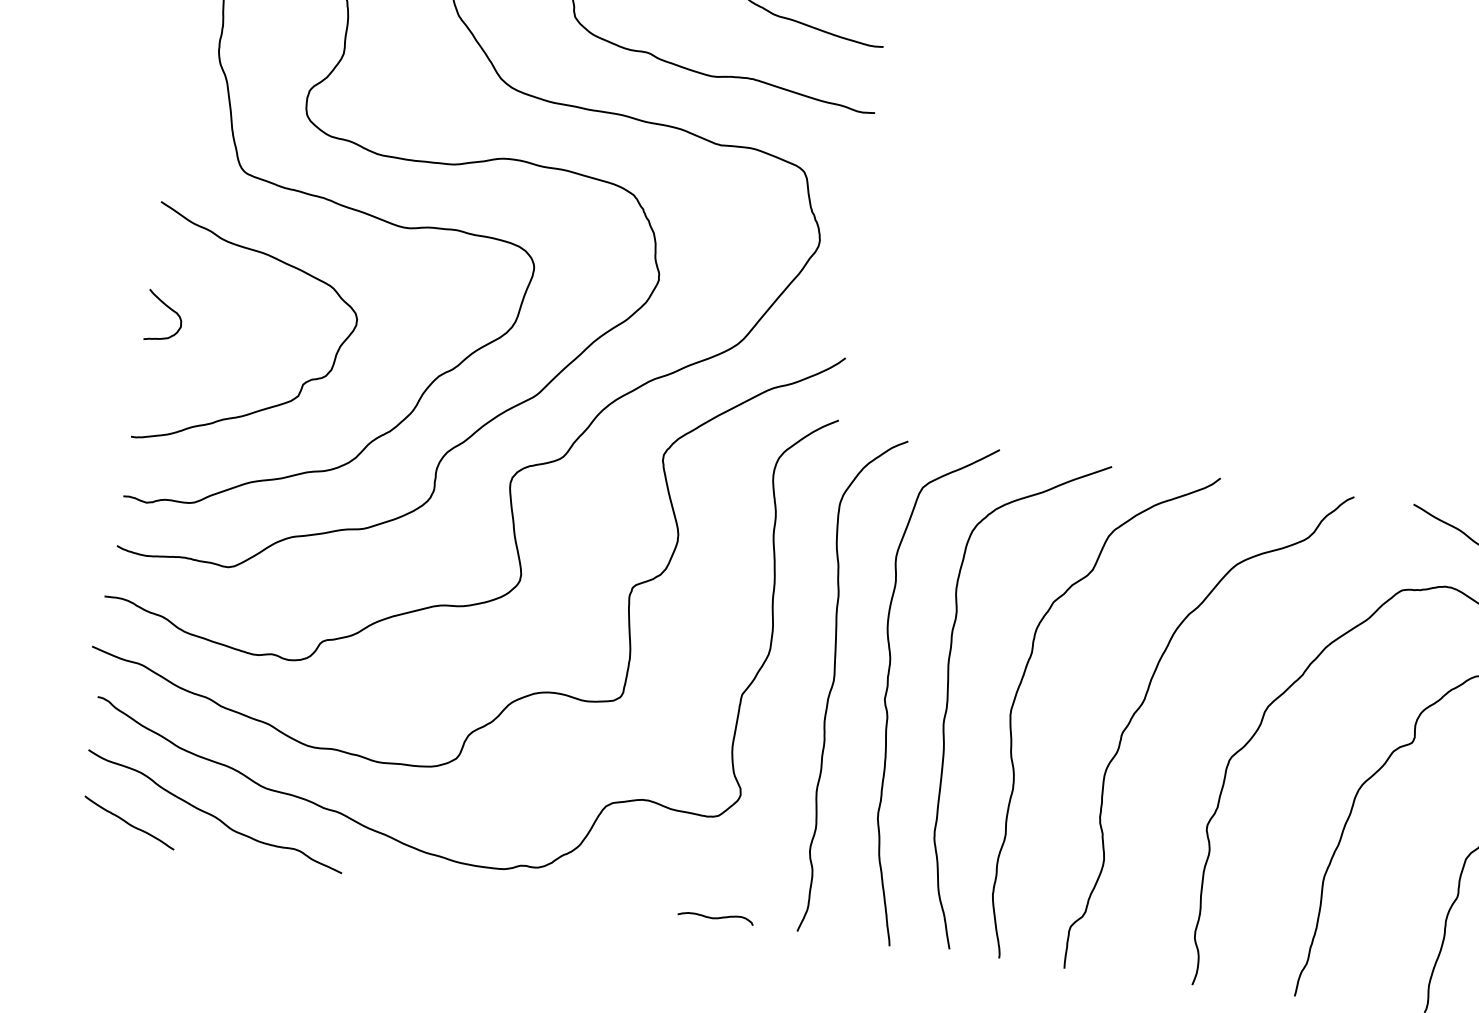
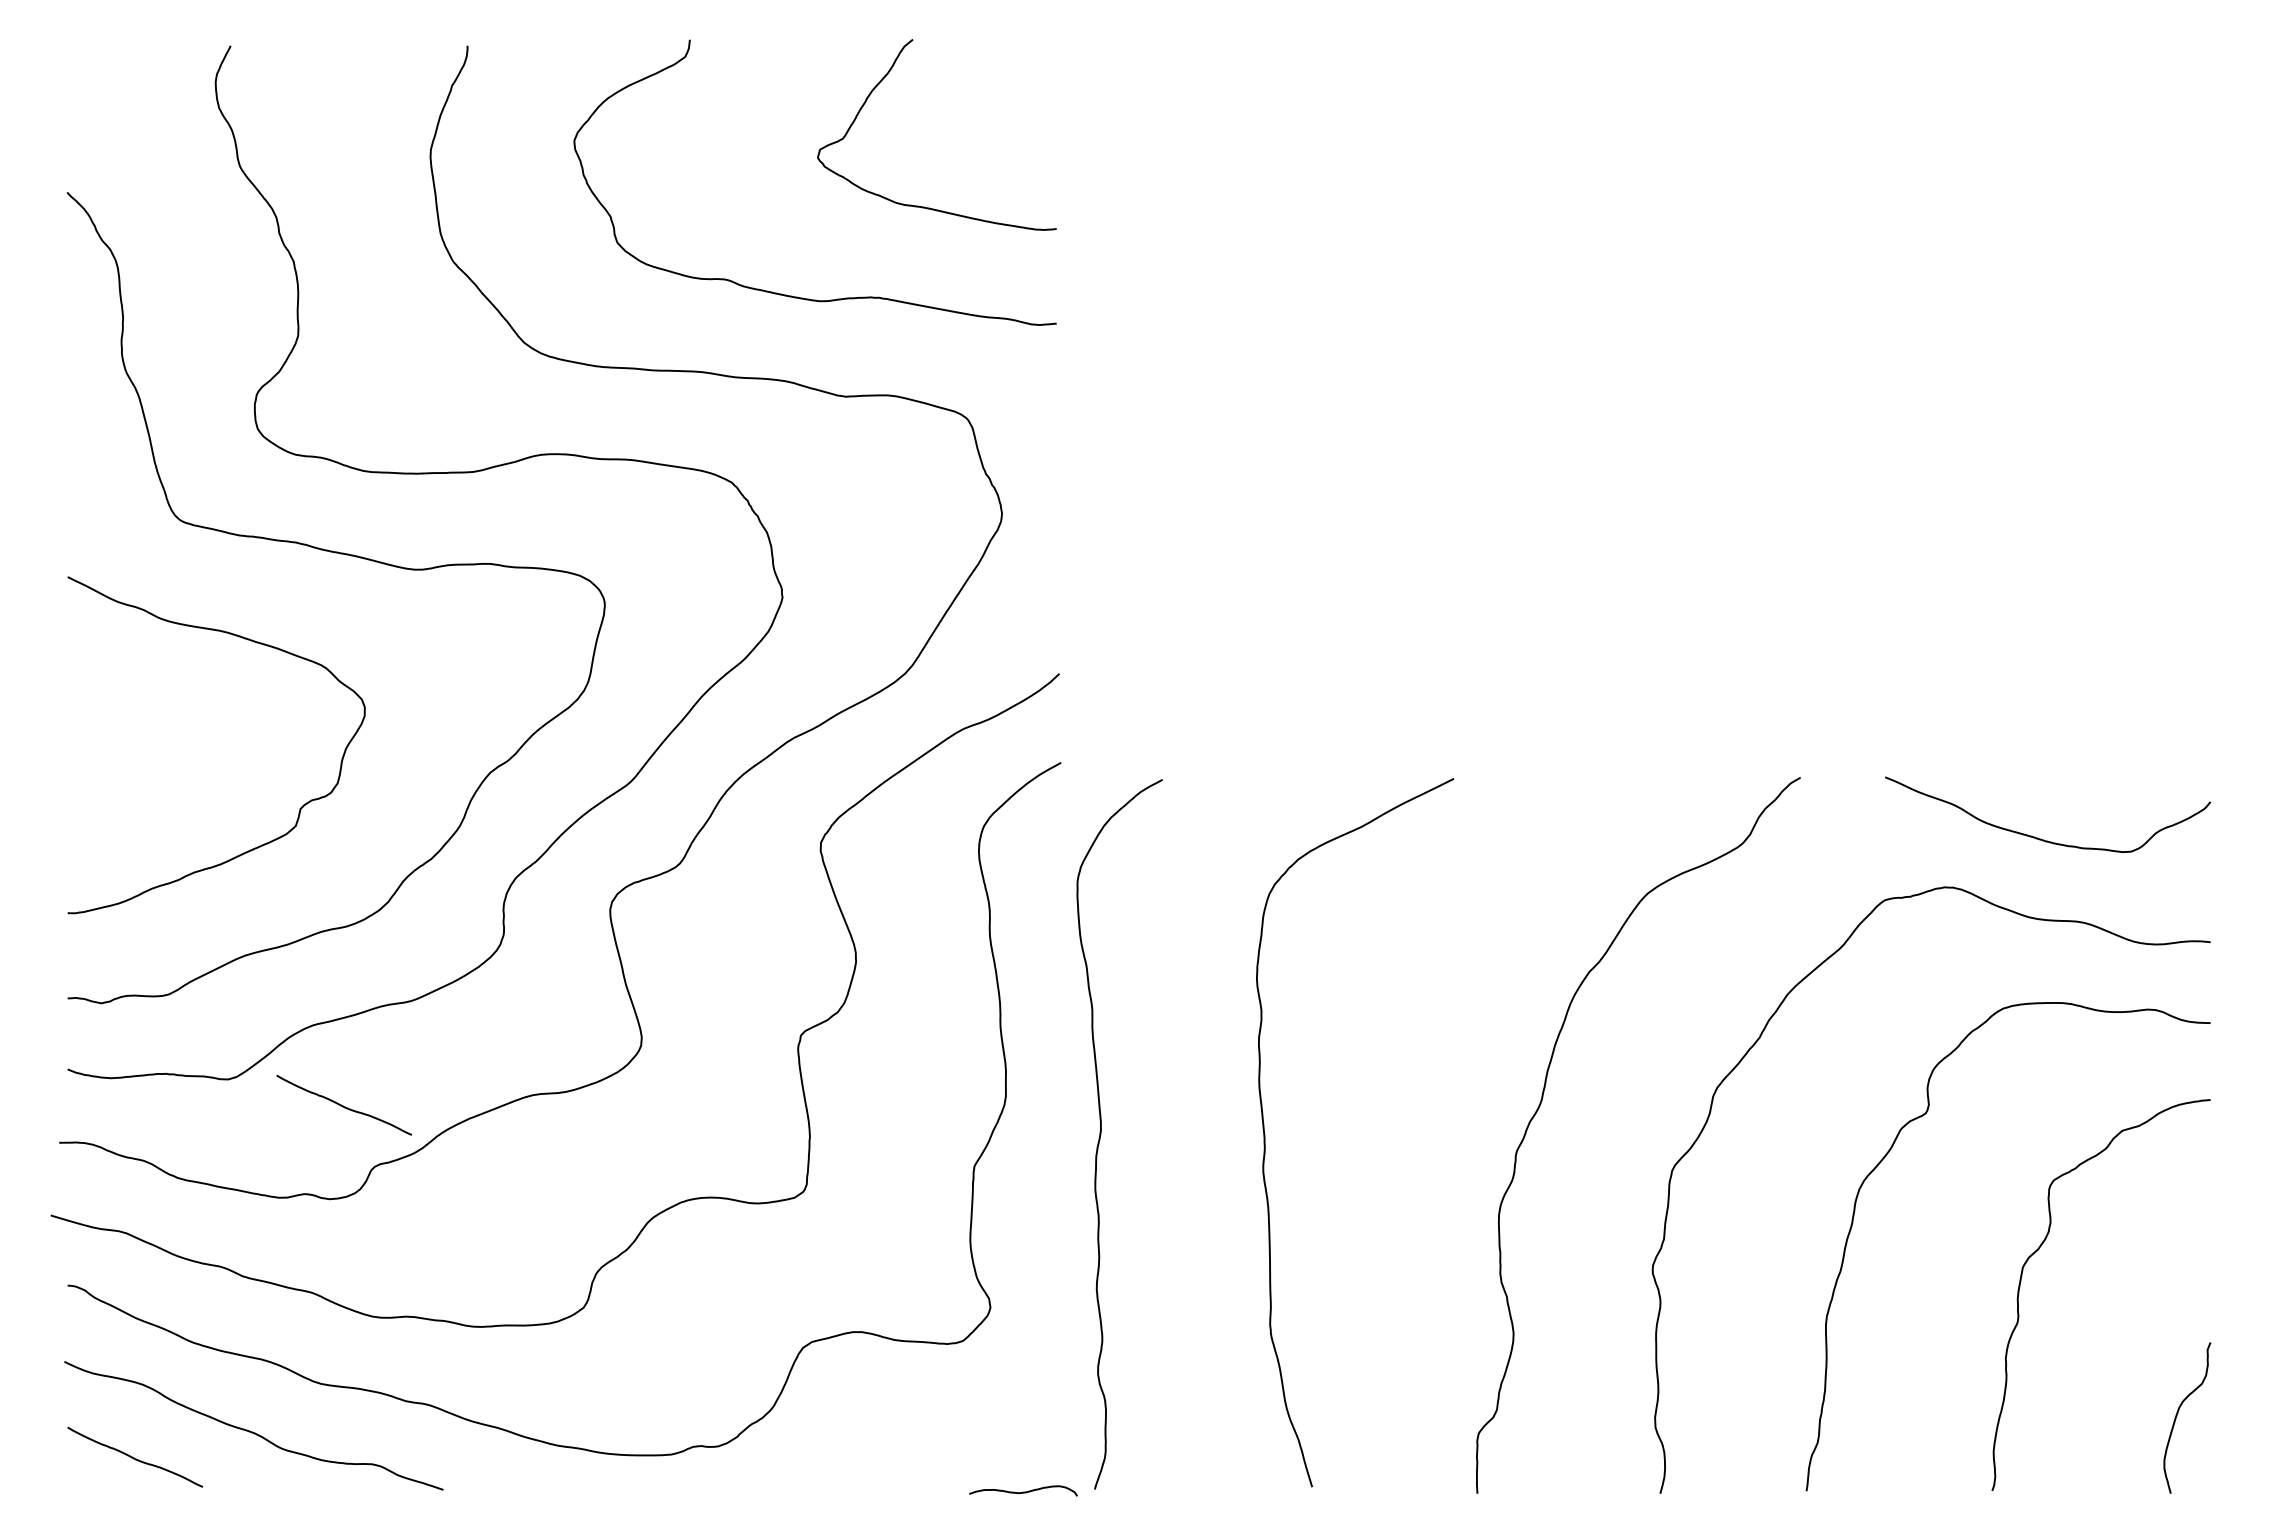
curve: (170, 309) -> (100, 727), removed
curve: (306, 595) -> (343, 1105), added
curve: (1021, 683) -> (1365, 1100), removed
curve: (887, 690) -> (1178, 1133), removed
curve: (715, 917) -> (1023, 1491), moved

